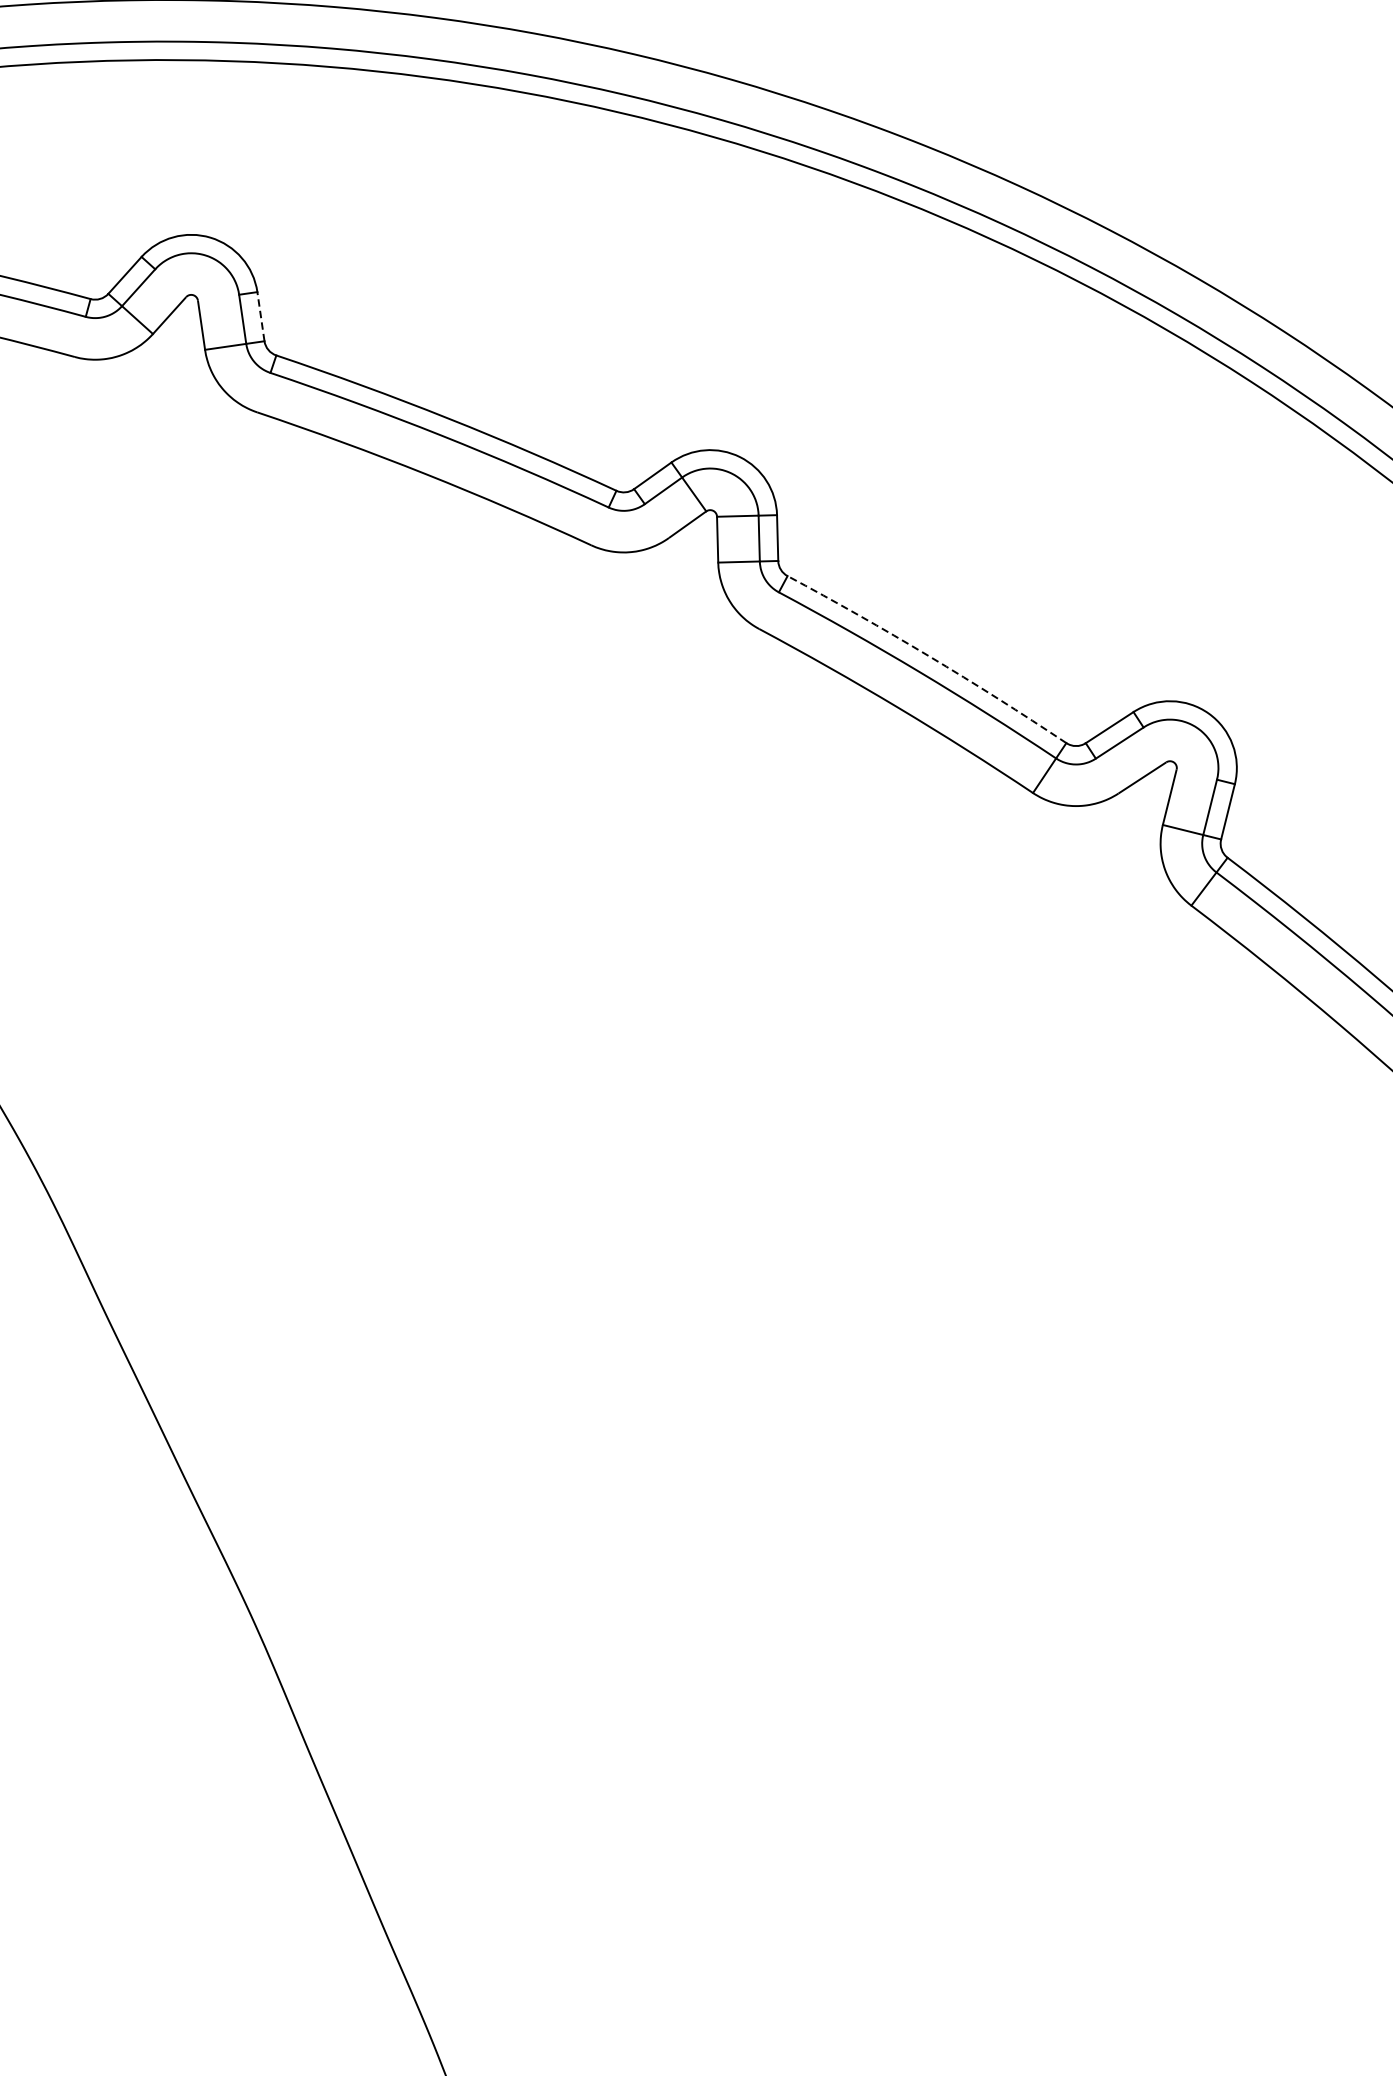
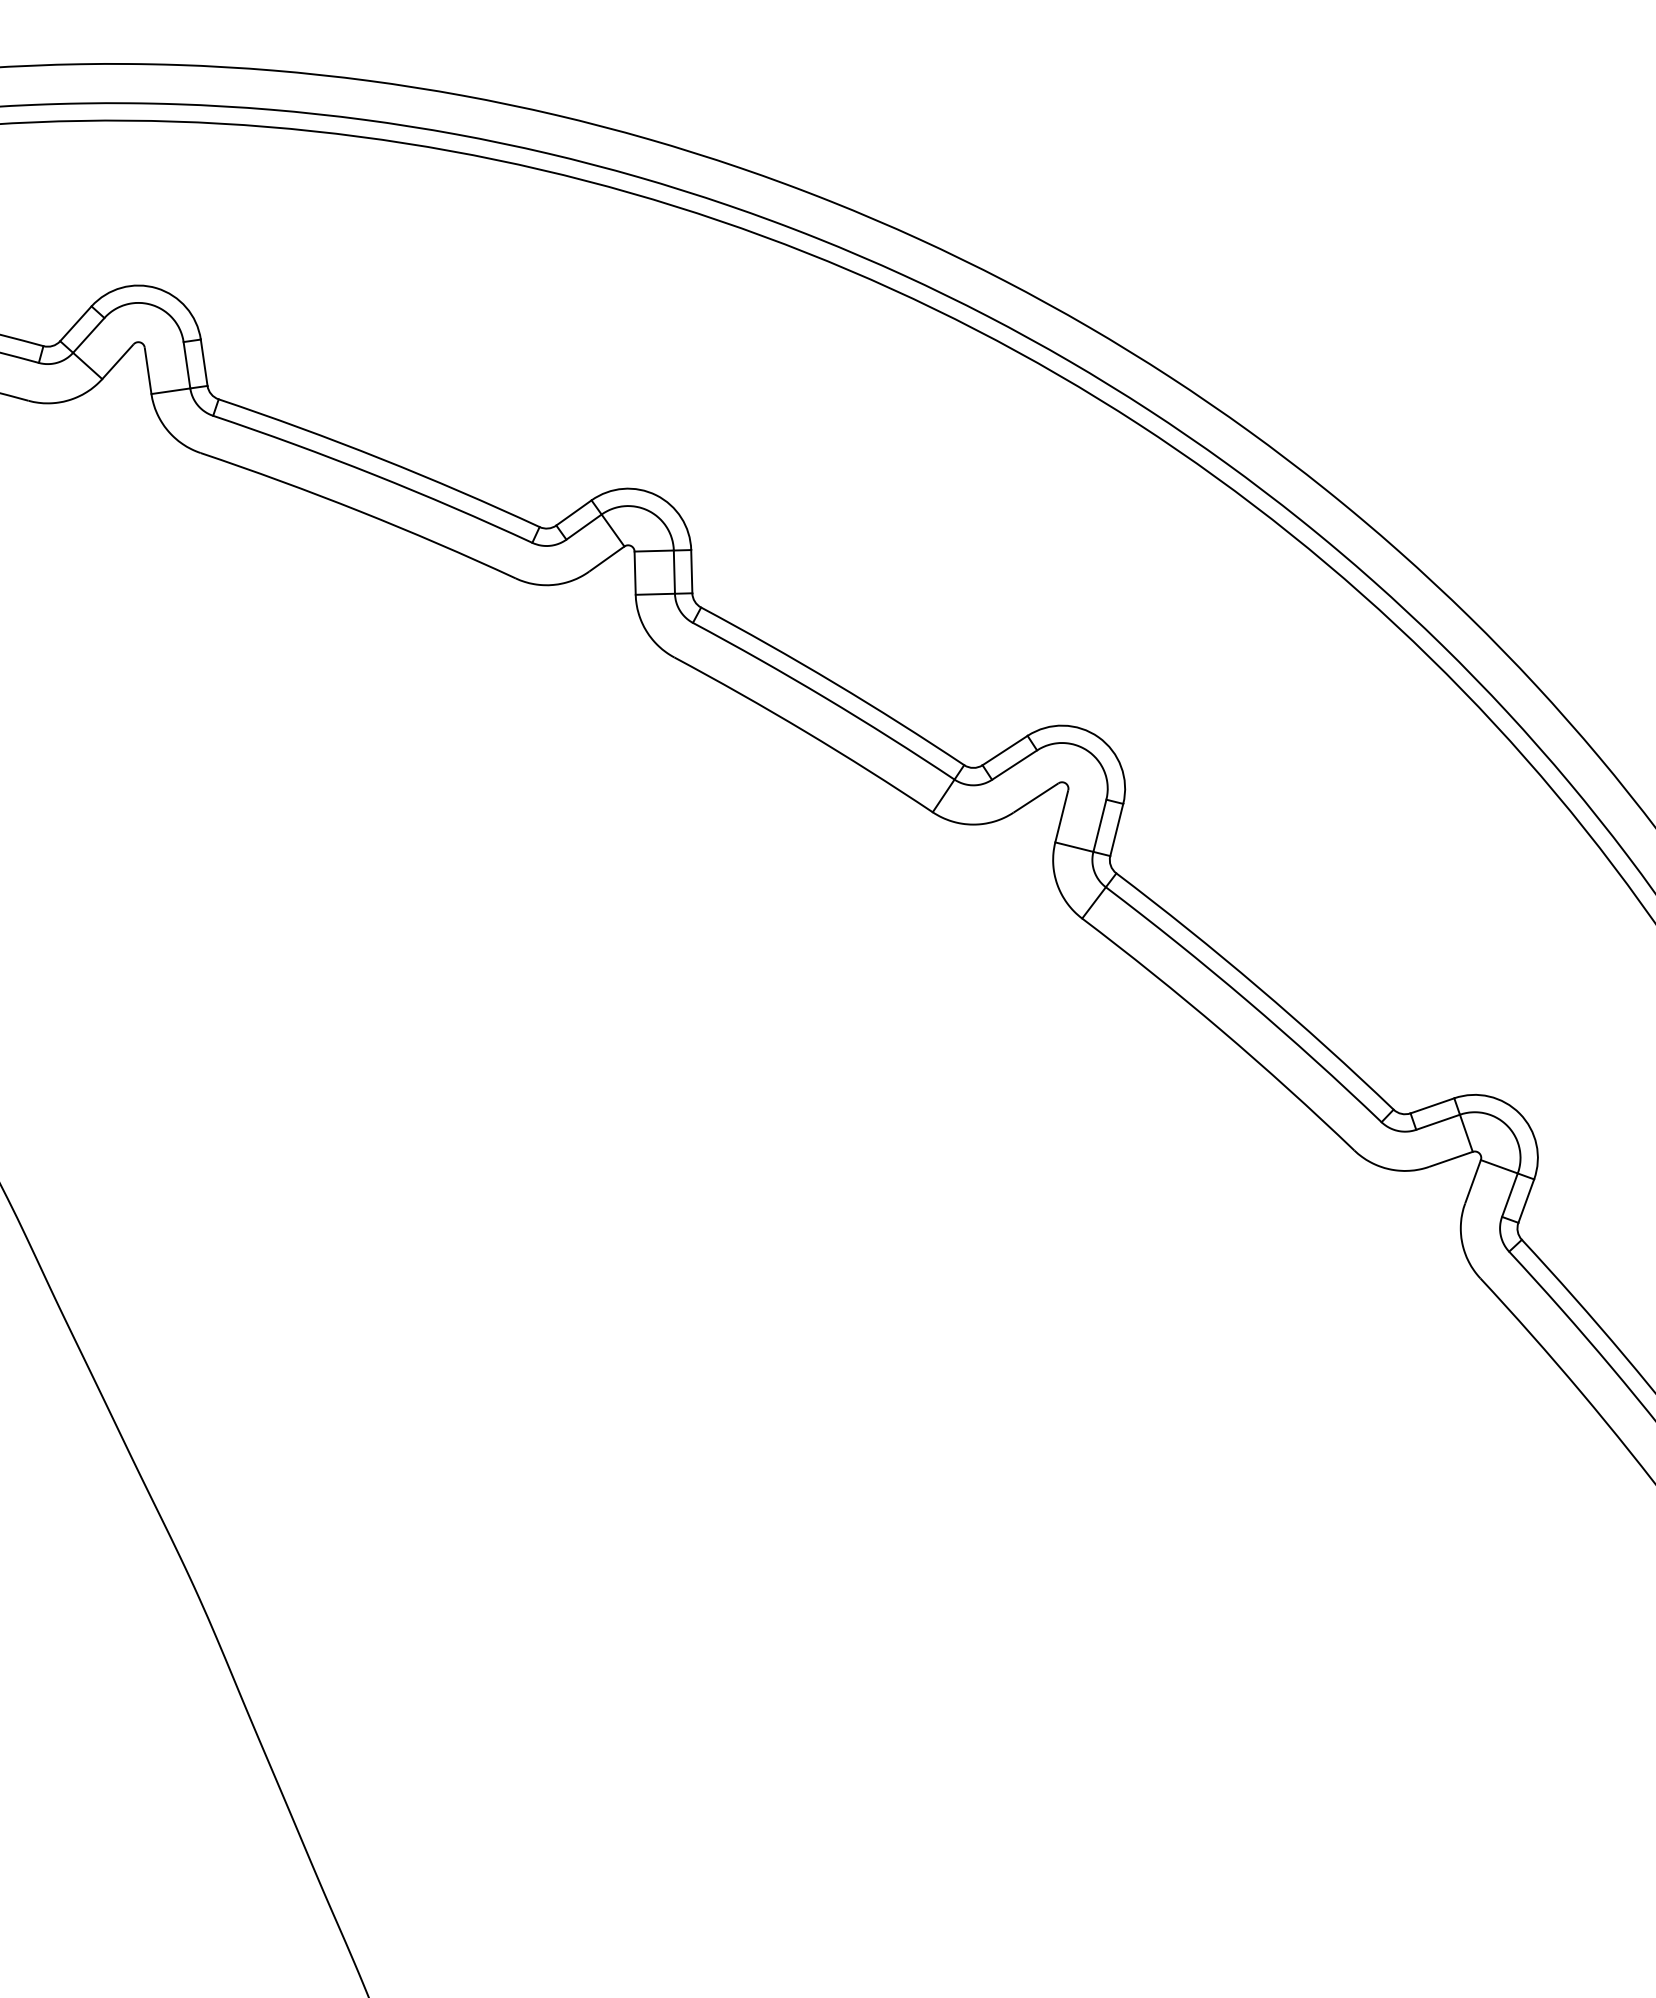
line: (261, 316) -> (204, 362), dashed -> solid
arc: (928, 656) -> (834, 683), dashed -> solid

